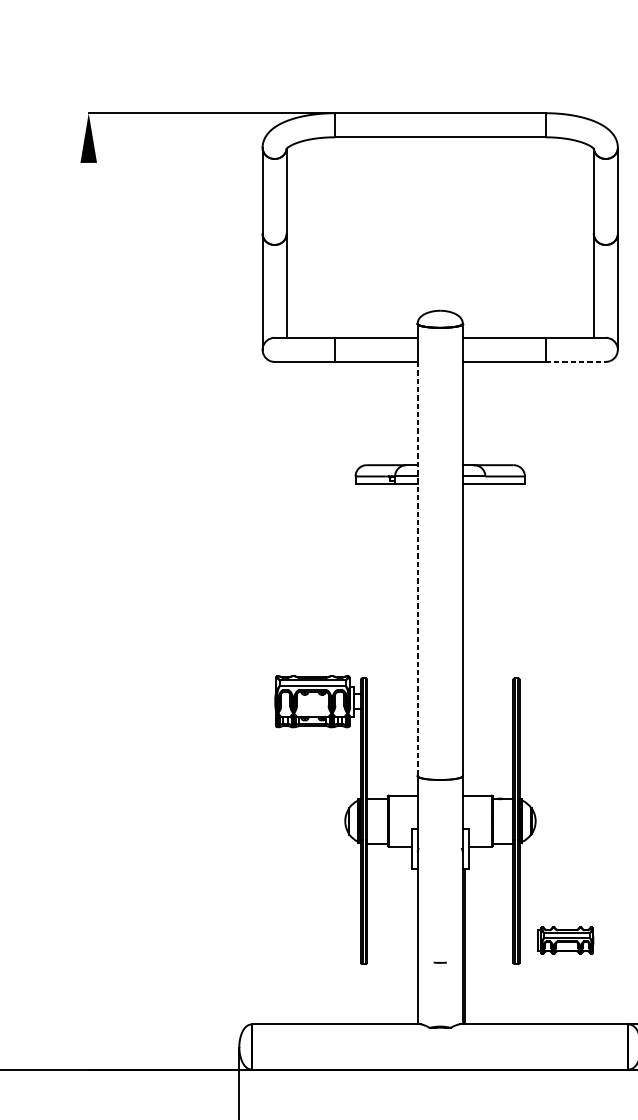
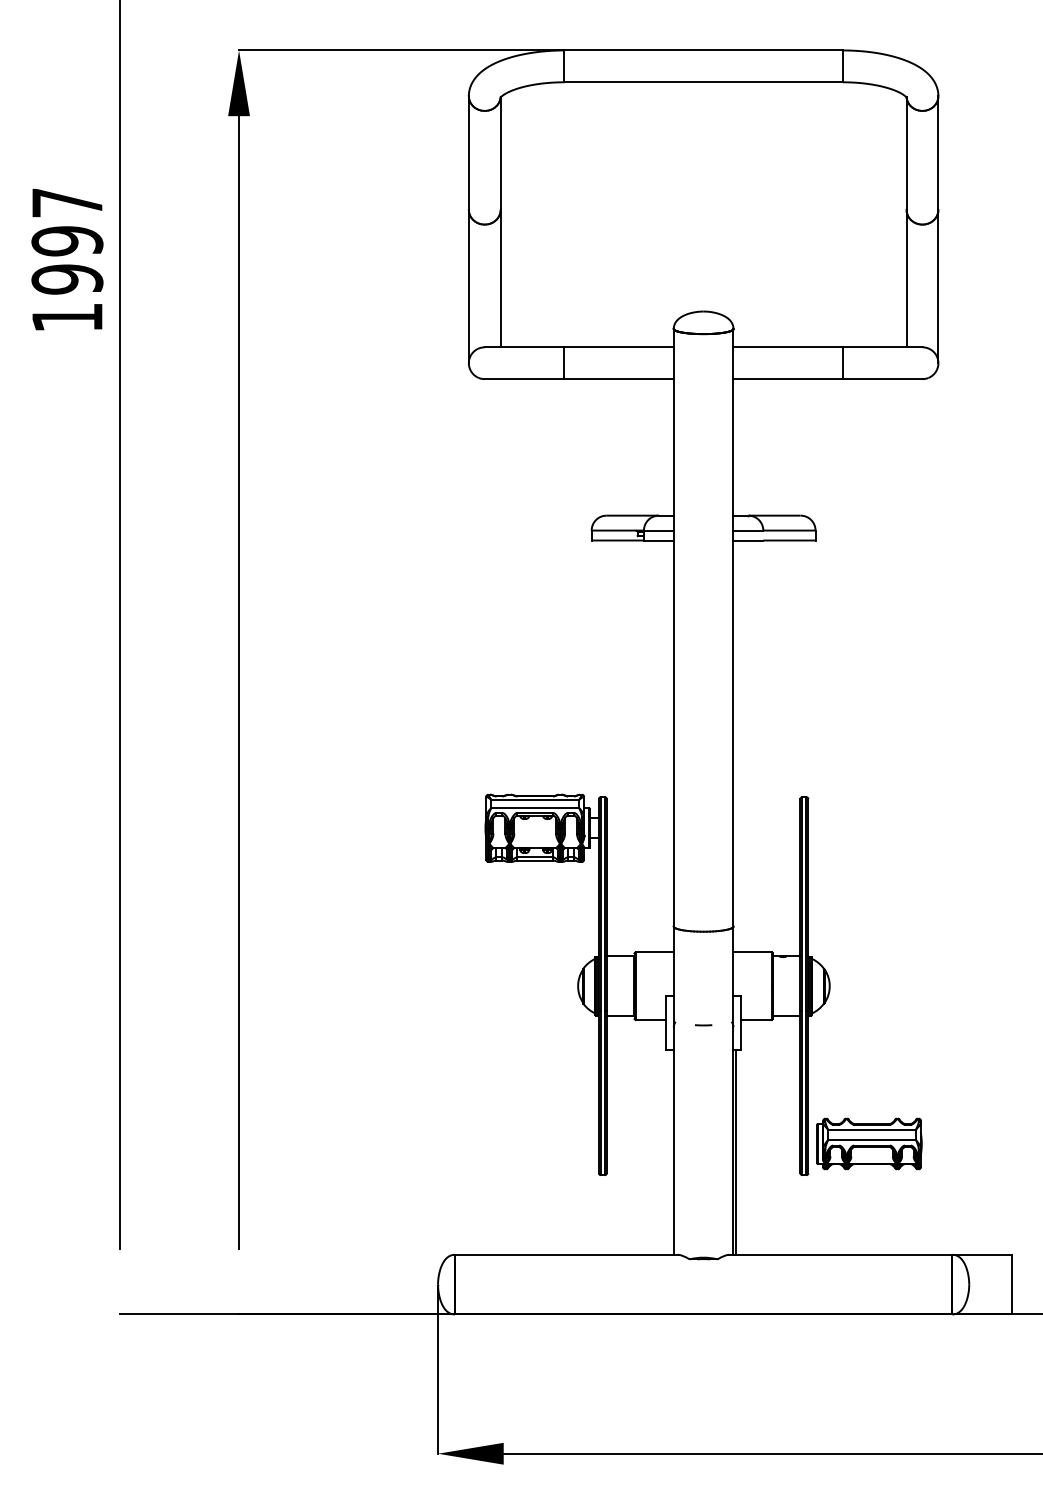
line: (575, 362) -> (882, 379), dashed -> solid
line: (417, 568) -> (673, 652), dashed -> solid
line: (89, 591) -> (239, 682), added
part: (565, 940) -> (869, 1143), size x1.43
line: (440, 962) -> (703, 1025), moved

